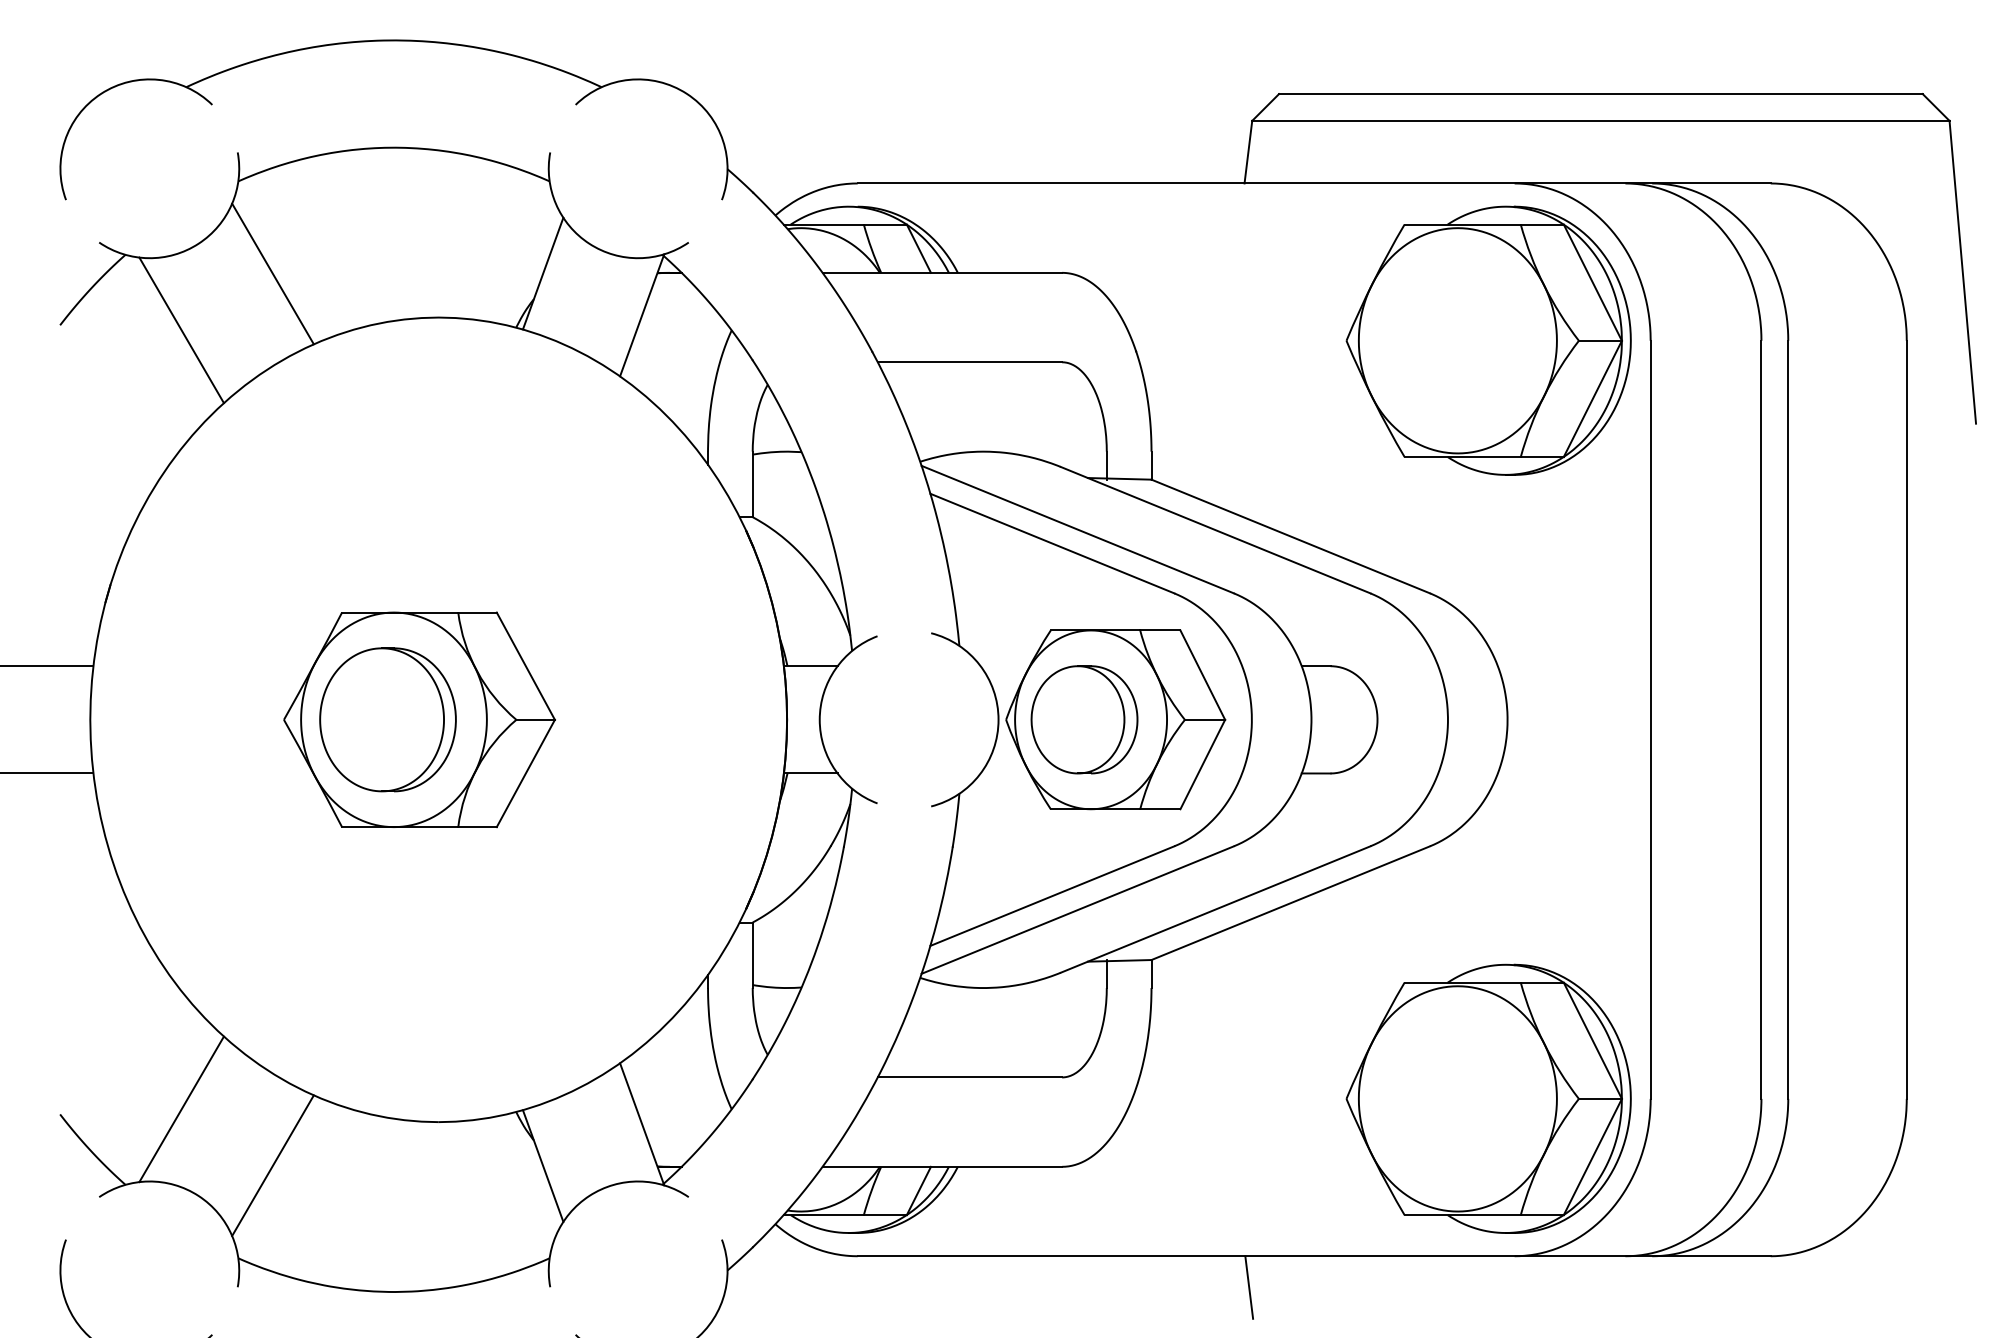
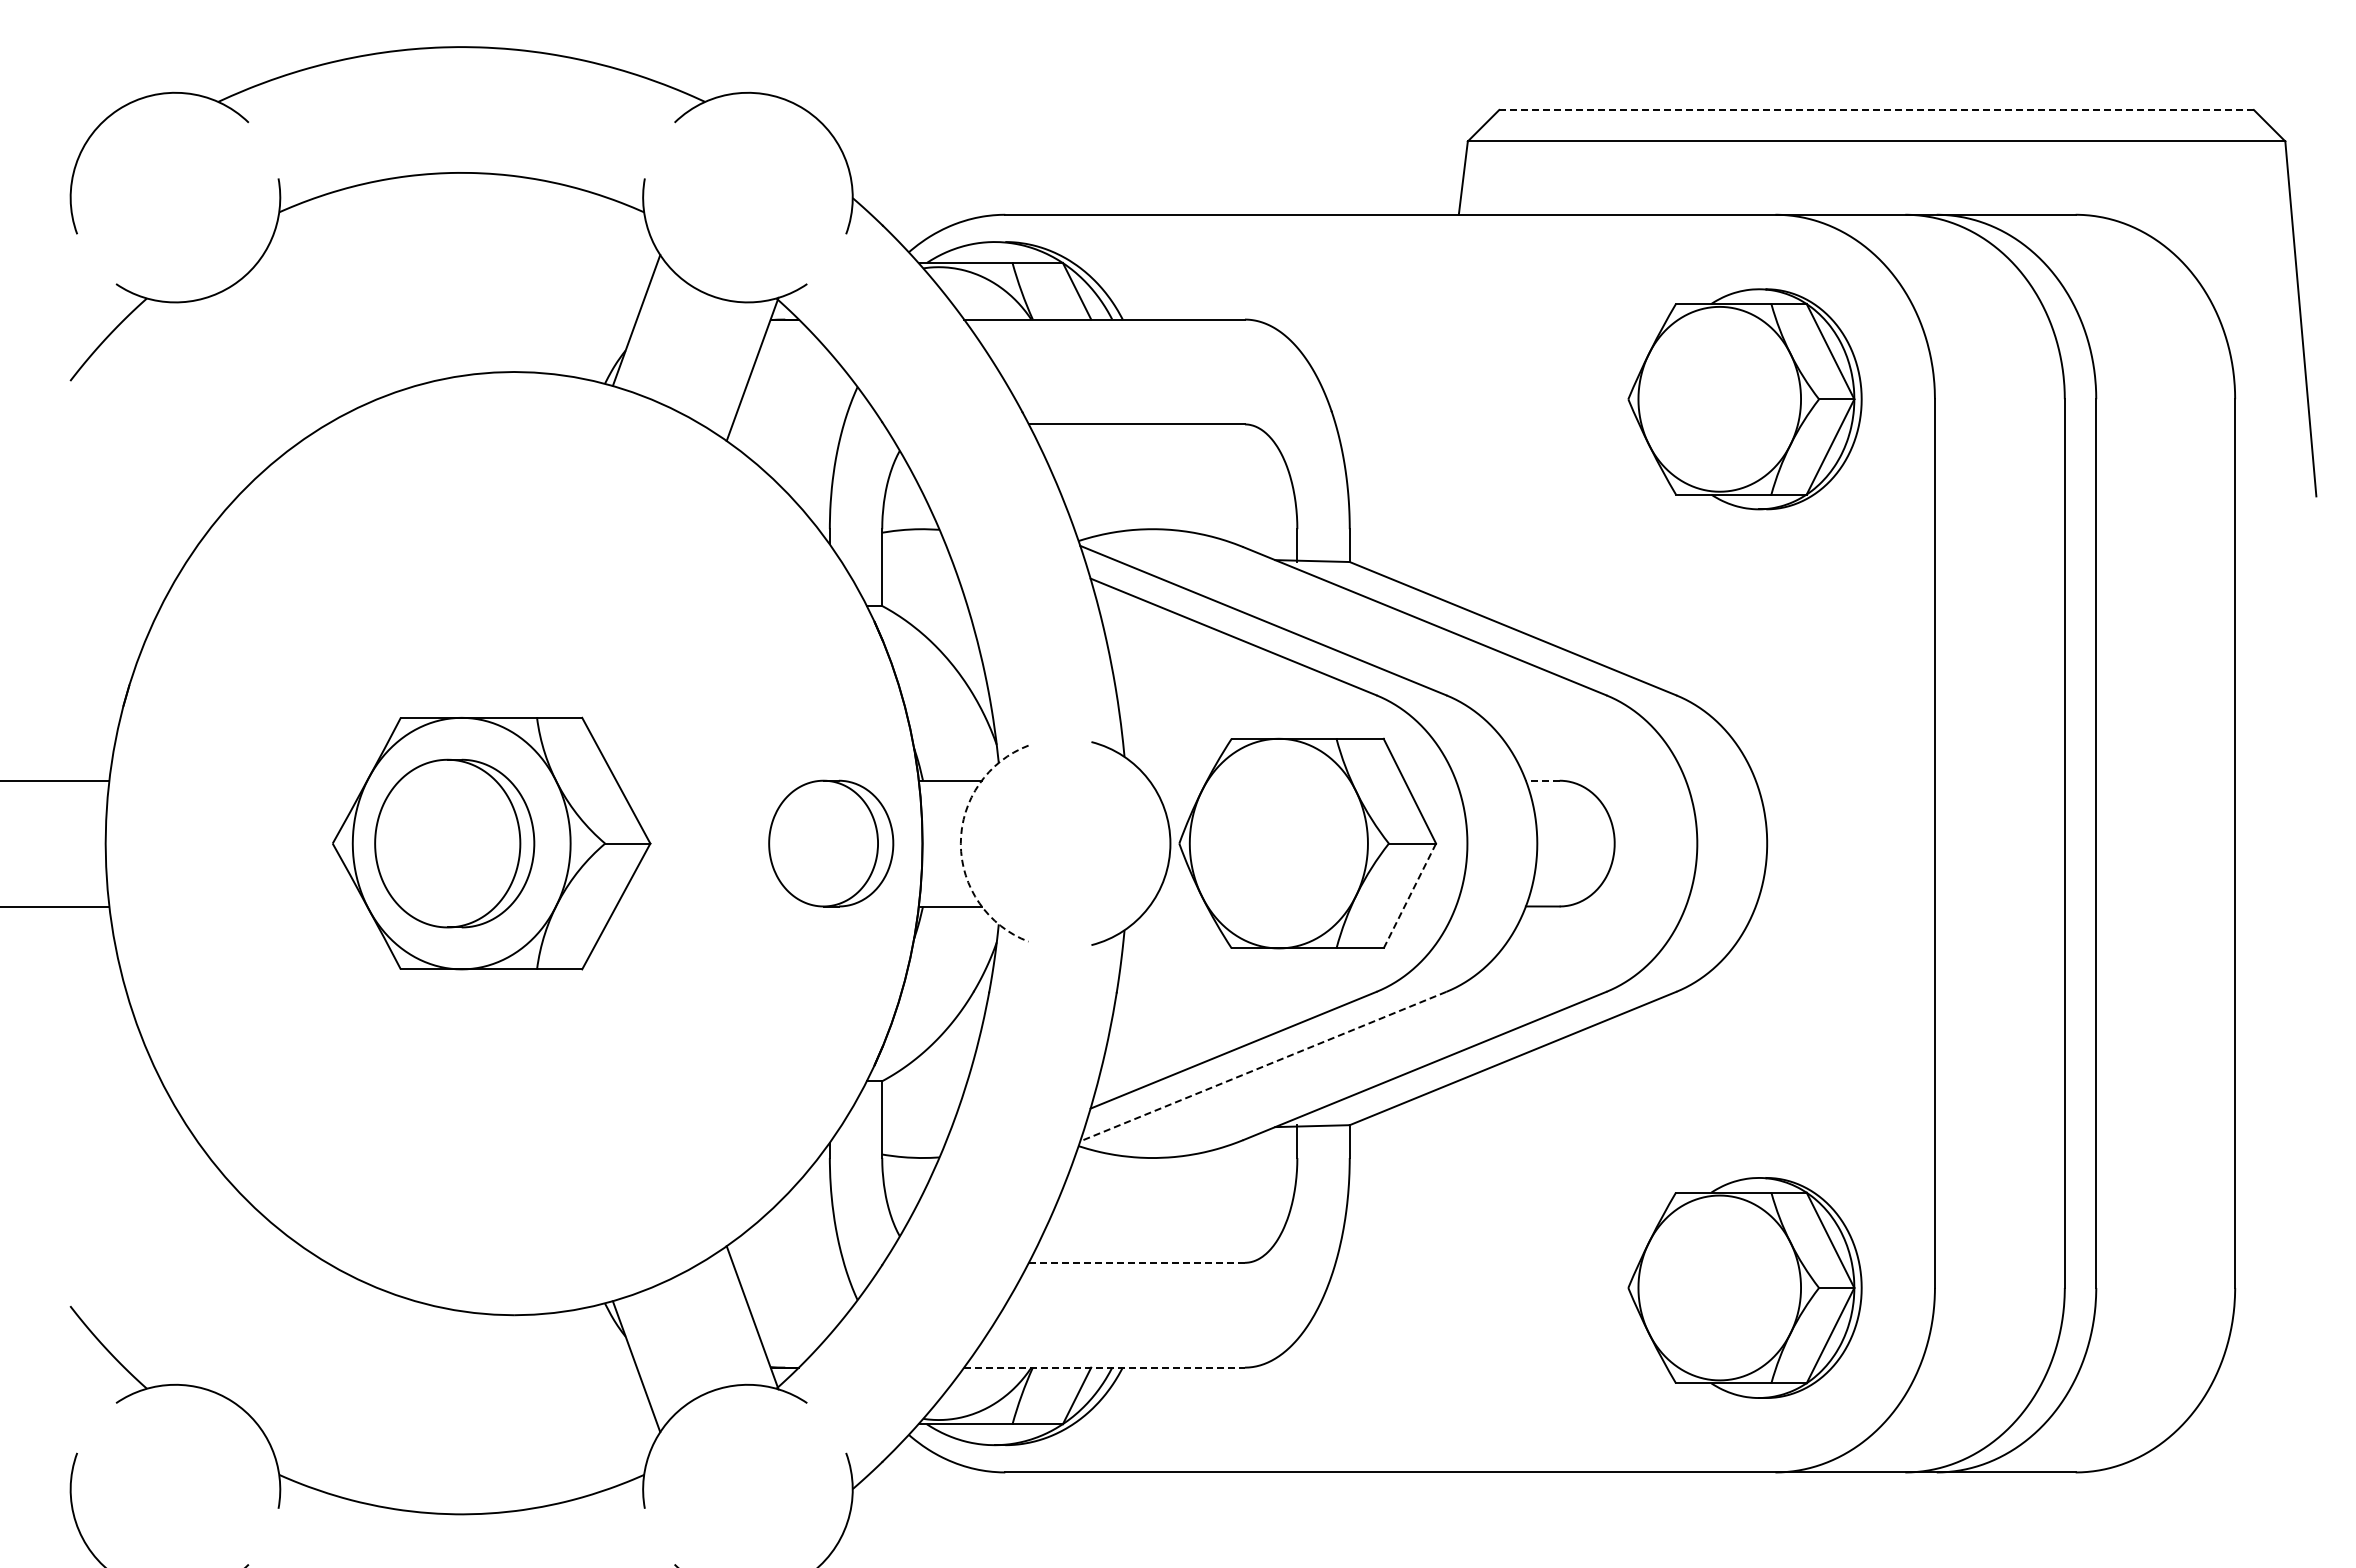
line: (1601, 93) -> (1877, 109), solid -> dashed
line: (272, 273) -> (319, 320), removed
line: (181, 329) -> (212, 386), removed
part: (1488, 341) -> (1744, 399), size x0.7
line: (1315, 666) -> (1542, 780), solid -> dashed
arc: (819, 719) -> (960, 843), solid -> dashed
part: (1084, 719) -> (831, 843), moved
line: (1202, 764) -> (1409, 896), solid -> dashed
line: (1077, 909) -> (1263, 1066), solid -> dashed
line: (970, 1077) -> (1137, 1262), solid -> dashed
part: (1488, 1098) -> (1744, 1287), size x0.7
line: (181, 1108) -> (212, 1299), removed
line: (272, 1165) -> (319, 1365), removed
line: (943, 1166) -> (1105, 1367), solid -> dashed
line: (1248, 1286) -> (1463, 1508), removed

